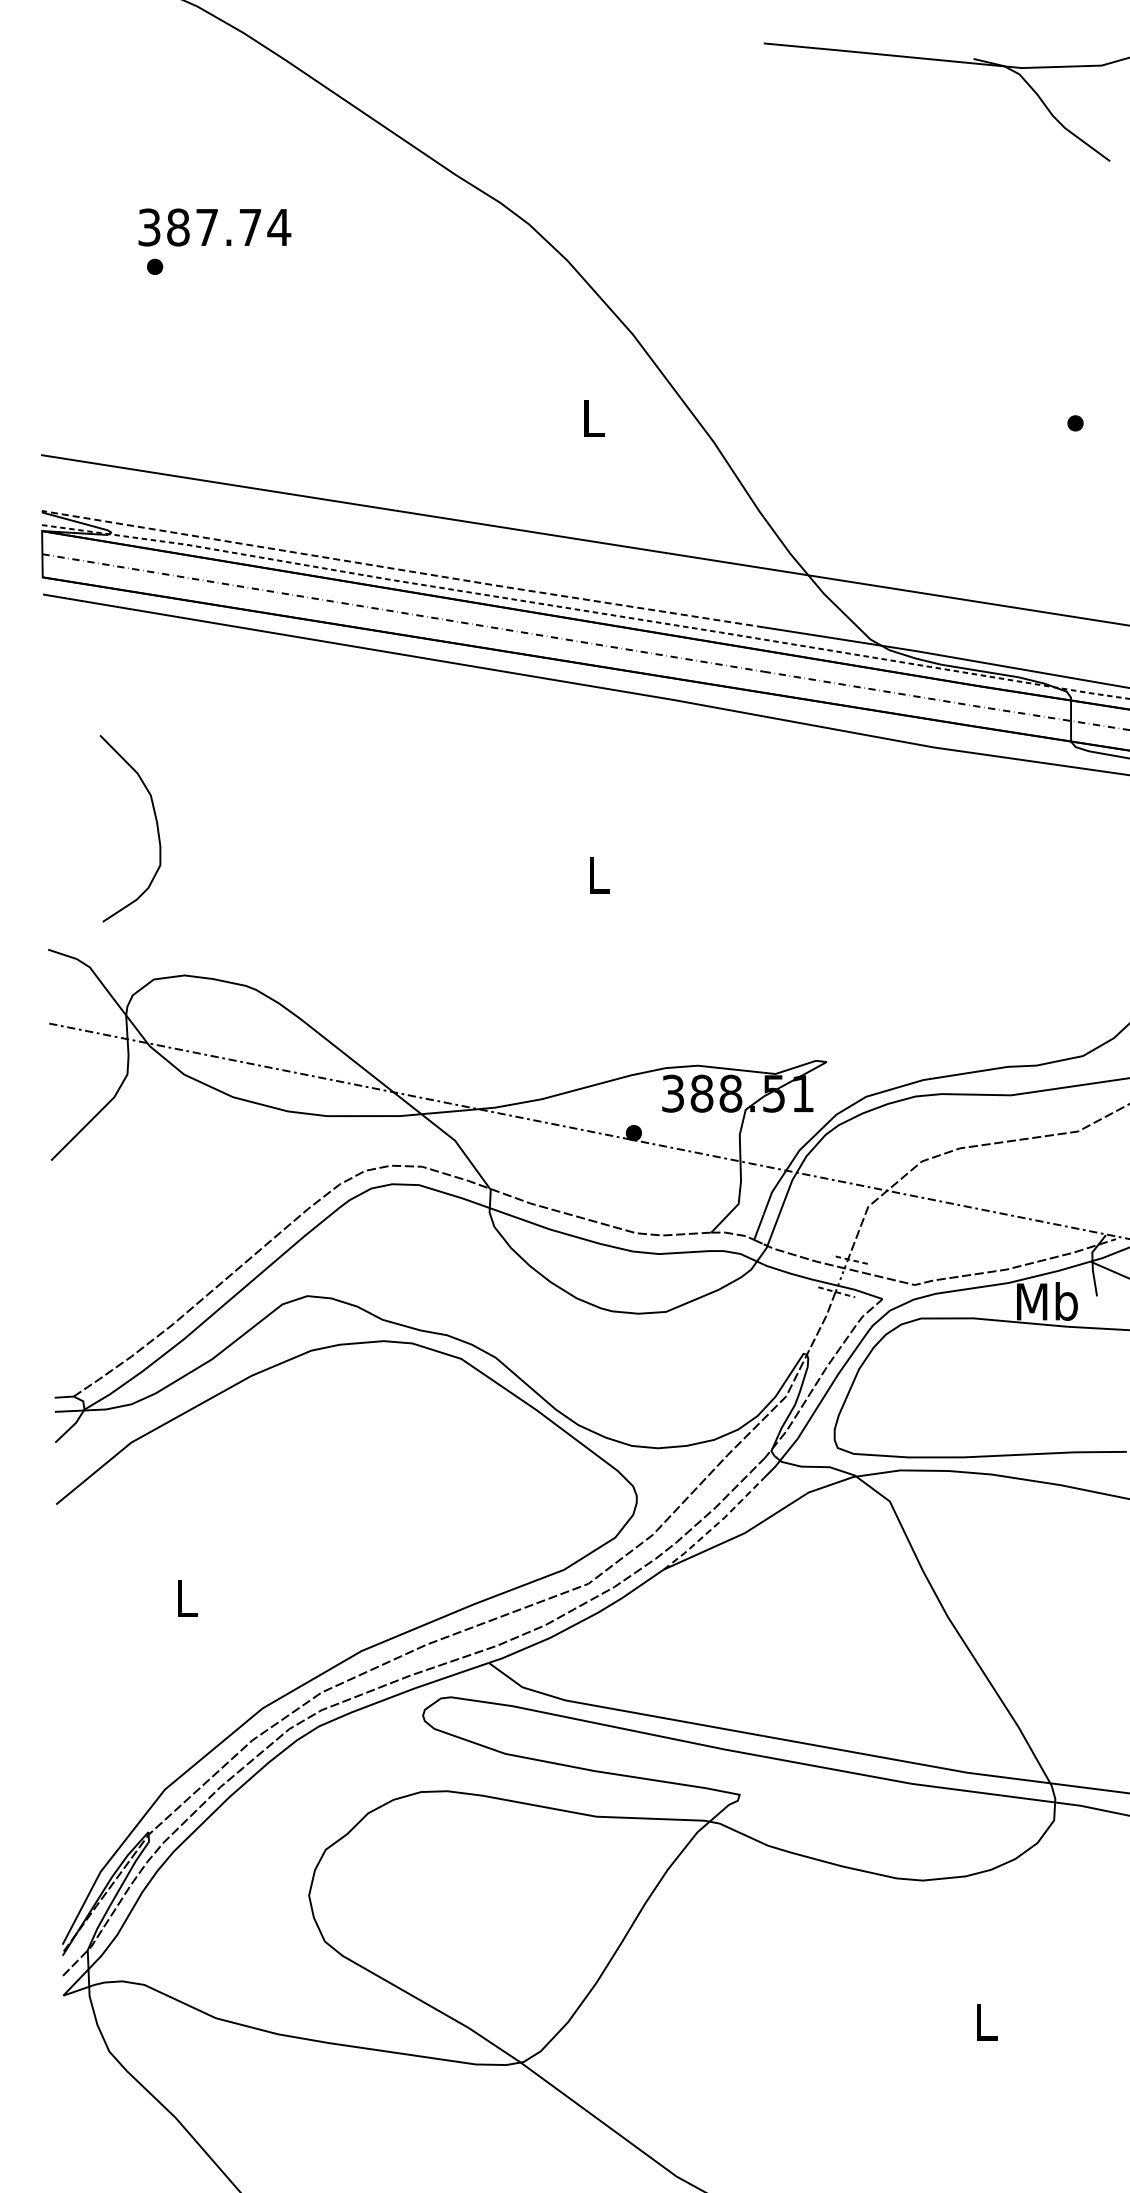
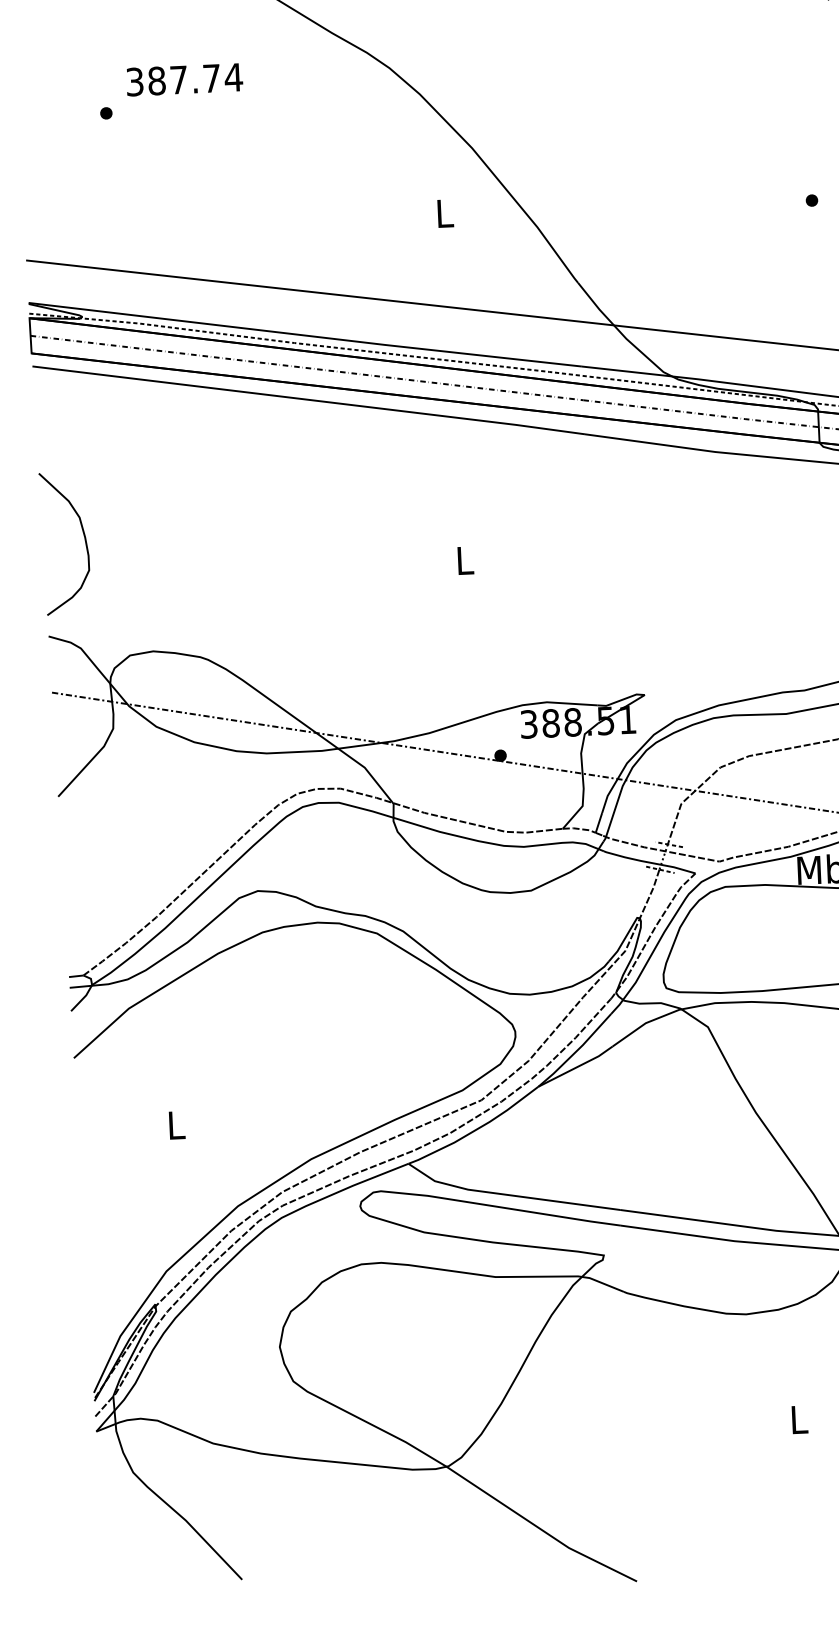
text: (214, 227) -> (184, 79), moved
line: (402, 570) -> (305, 335), dashed -> solid
curve: (156, 827) -> (84, 541), moved
line: (715, 1525) -> (576, 1051), dashed -> solid

